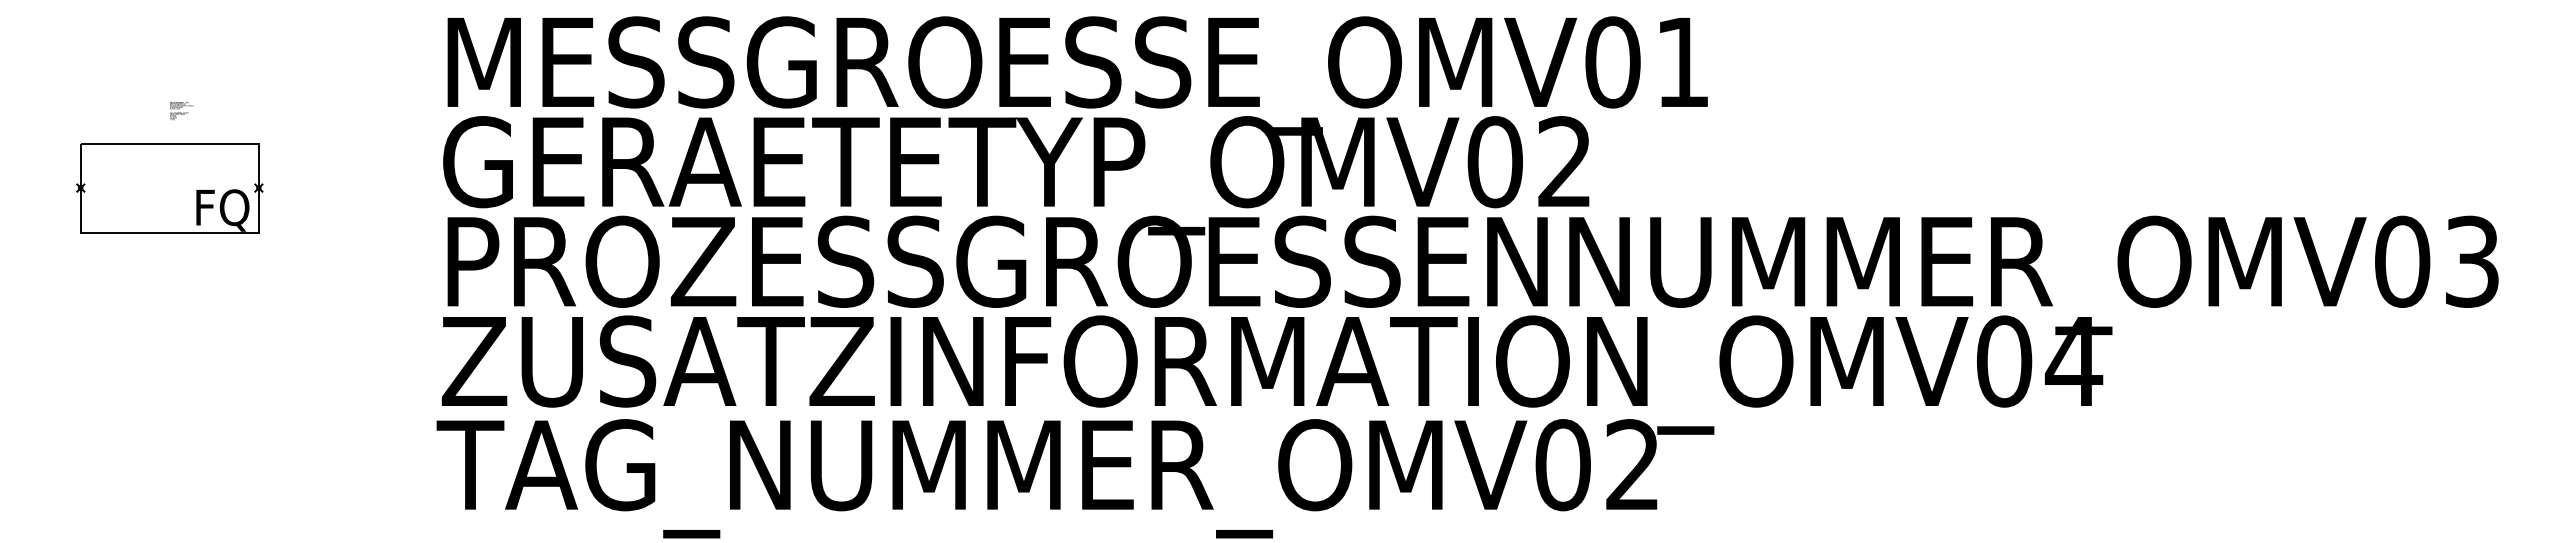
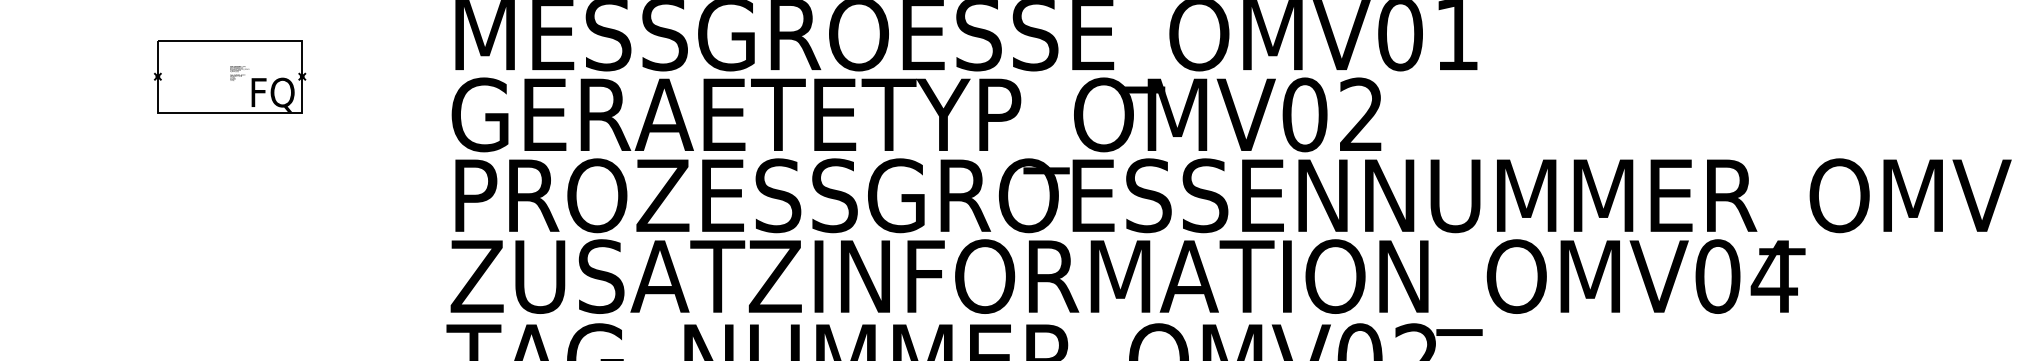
part: (169, 188) -> (229, 77), moved

